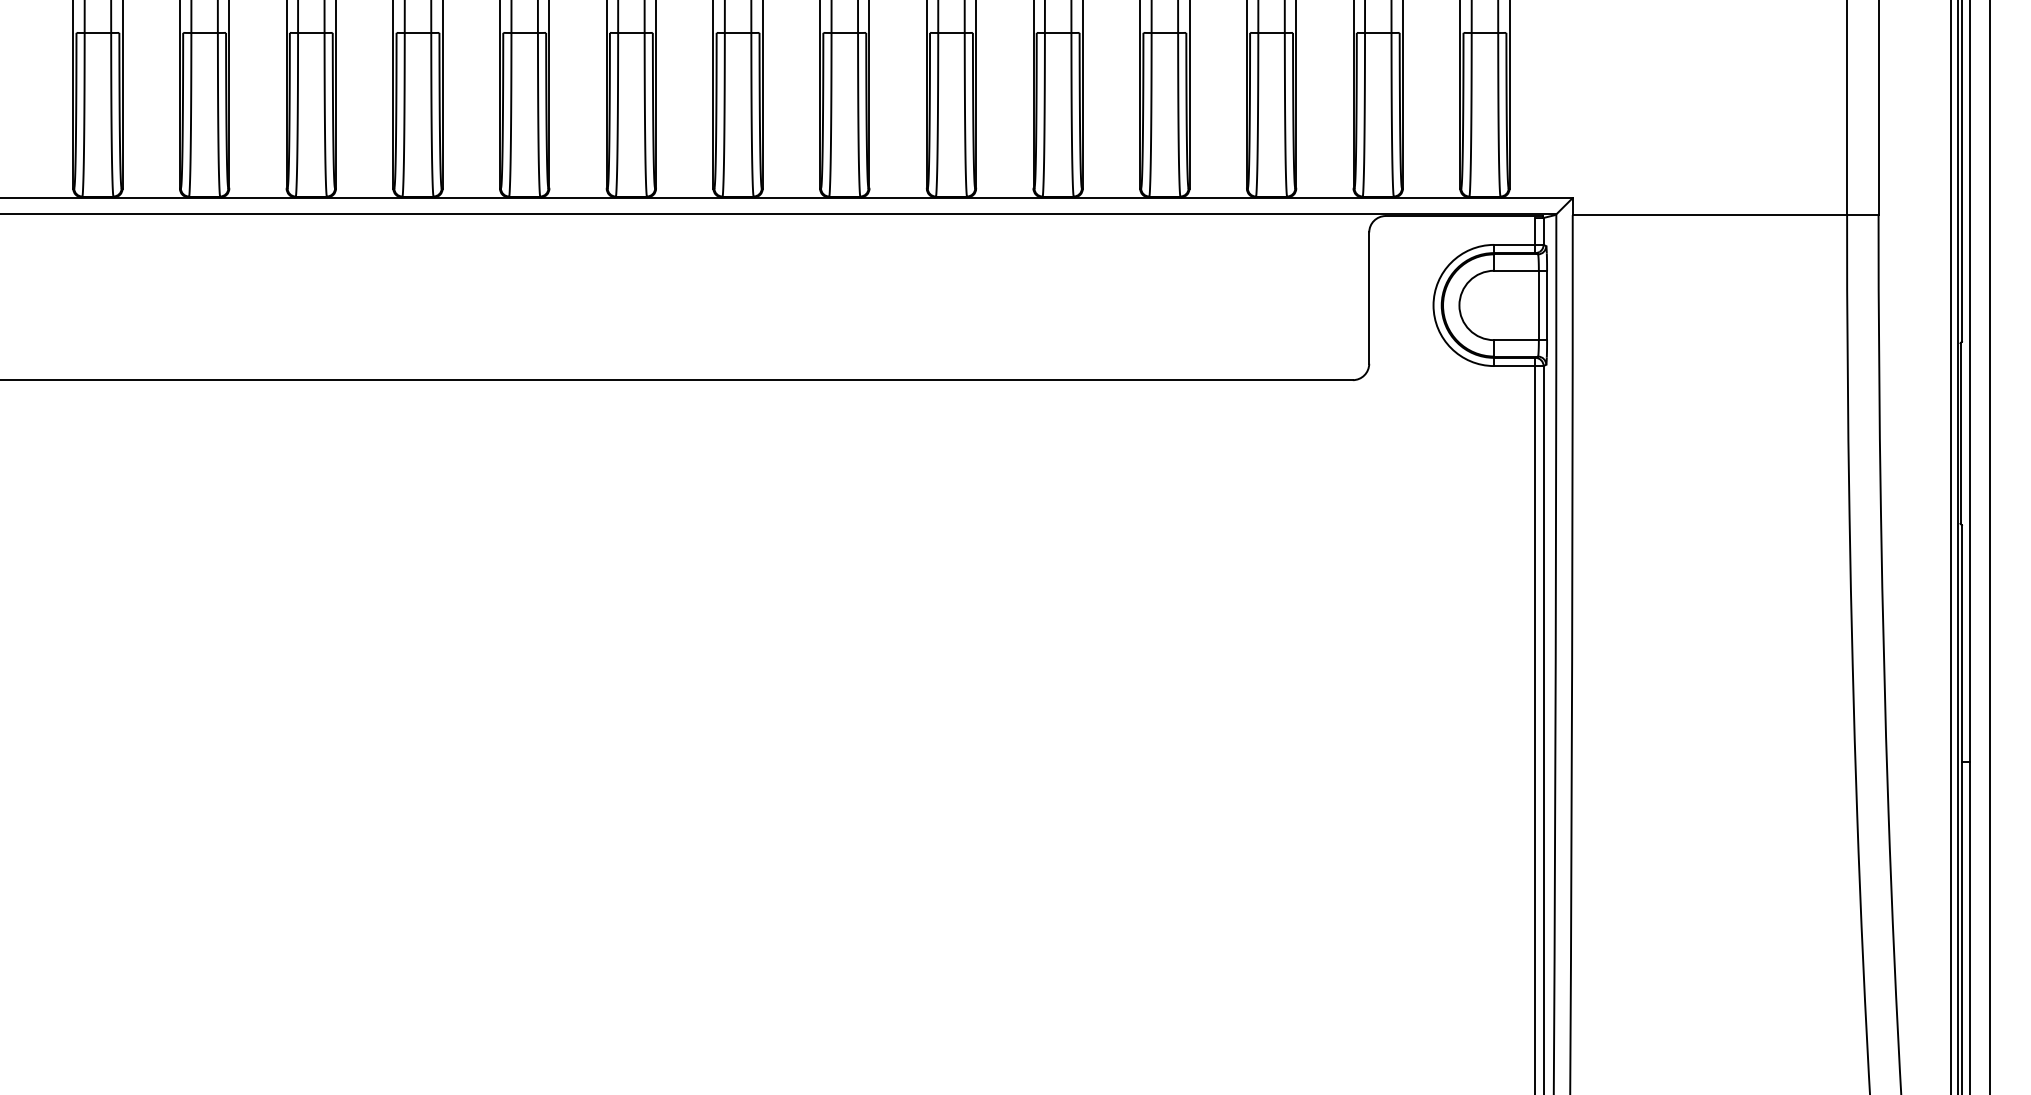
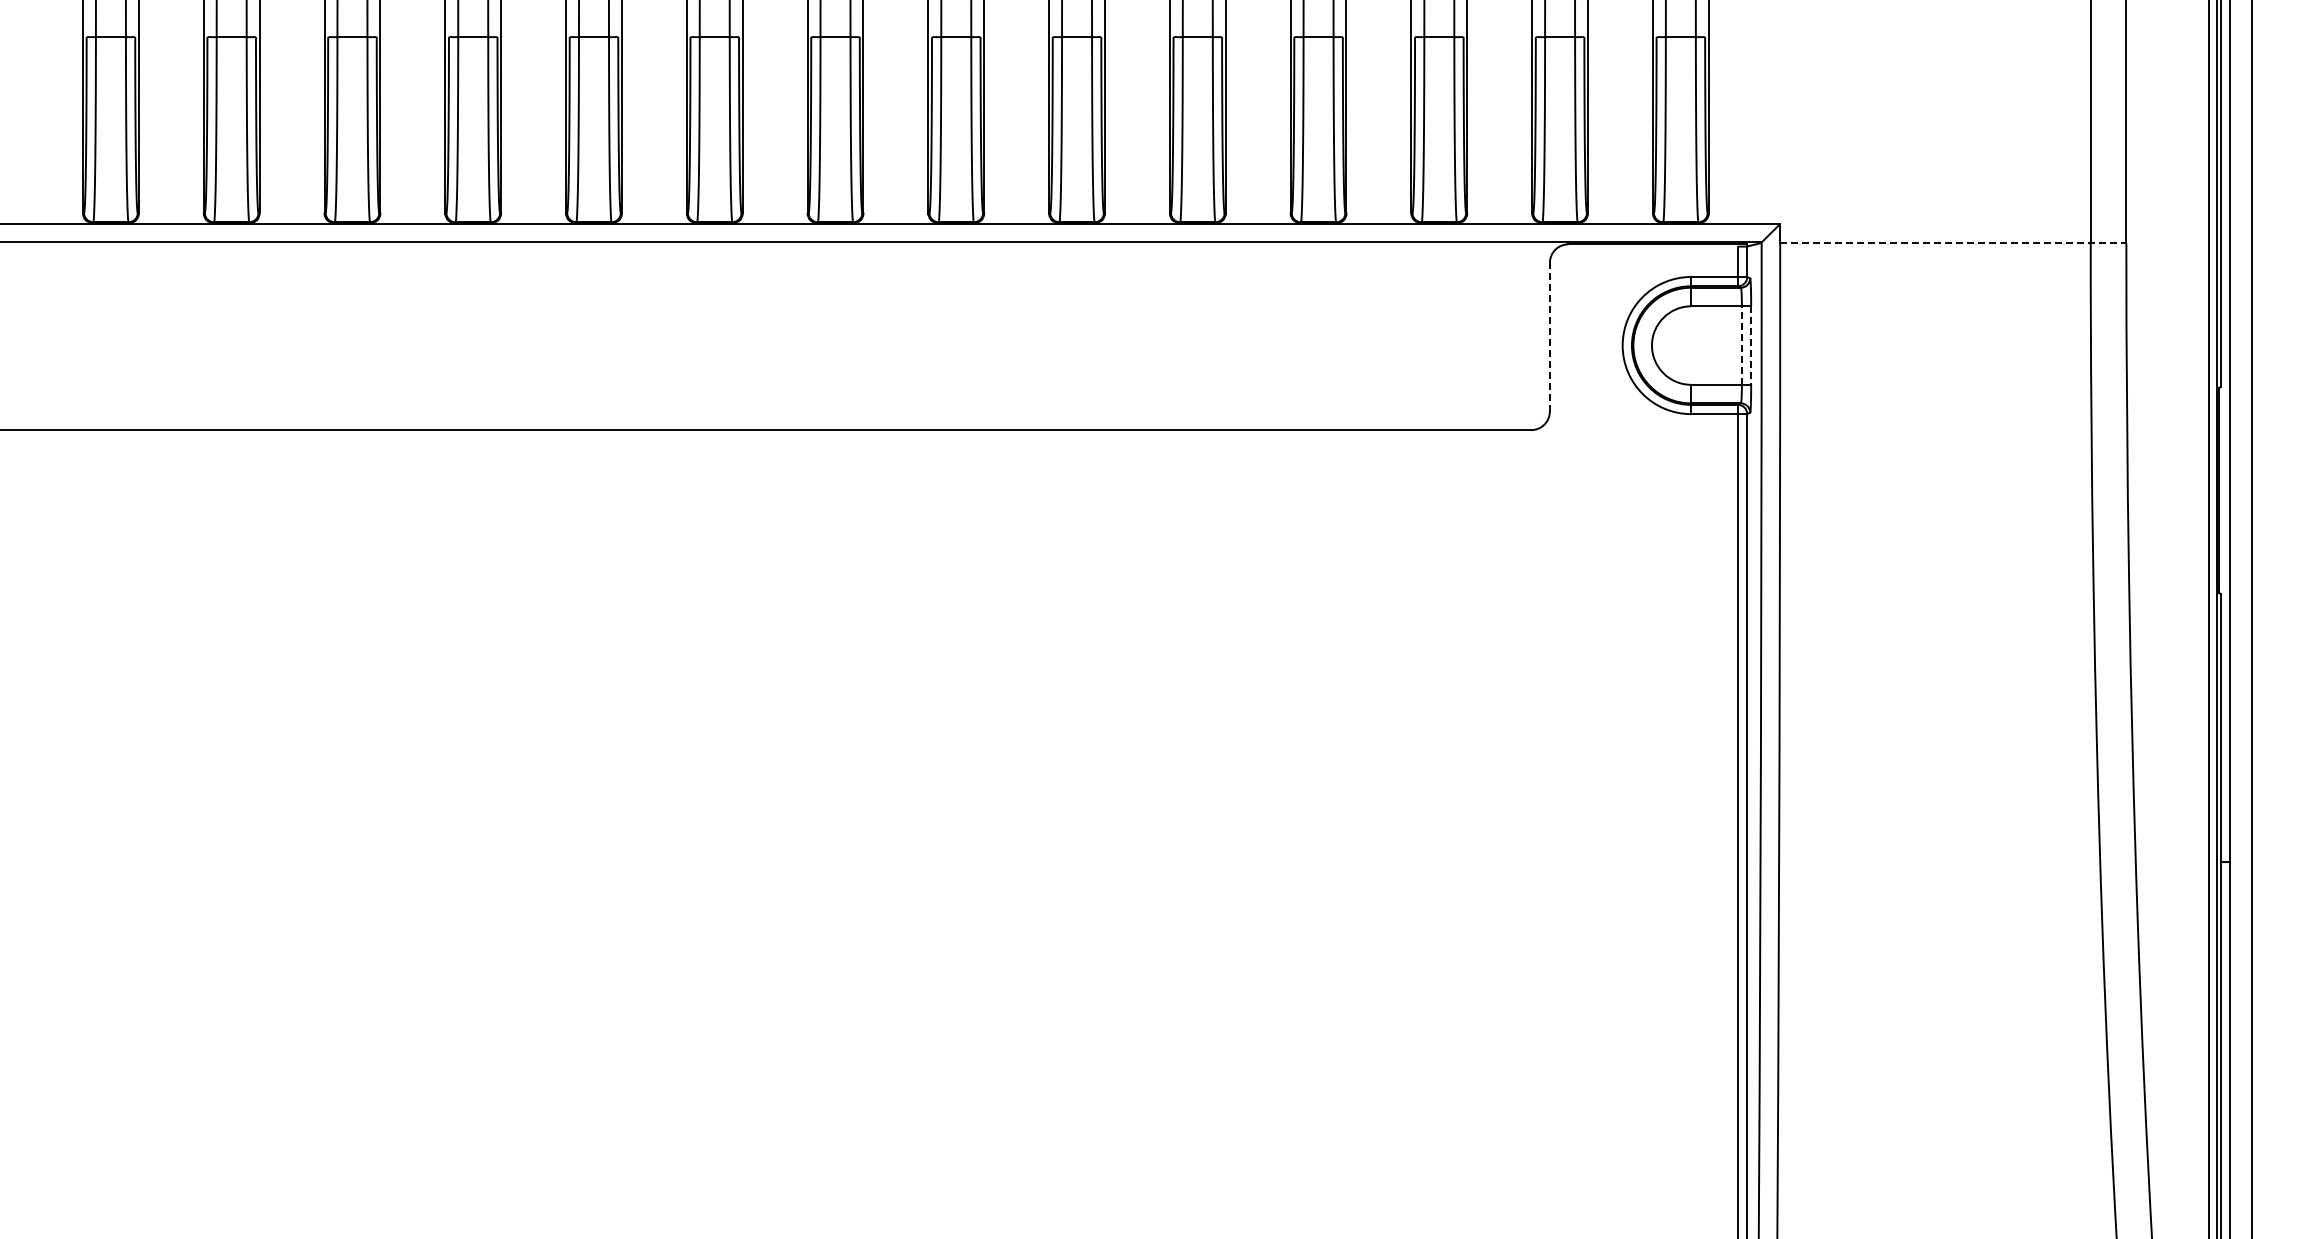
line: (1725, 215) -> (1953, 243), solid -> dashed
line: (1368, 297) -> (1549, 336), solid -> dashed
line: (1538, 305) -> (1741, 345), solid -> dashed
line: (1547, 306) -> (1751, 346), solid -> dashed

